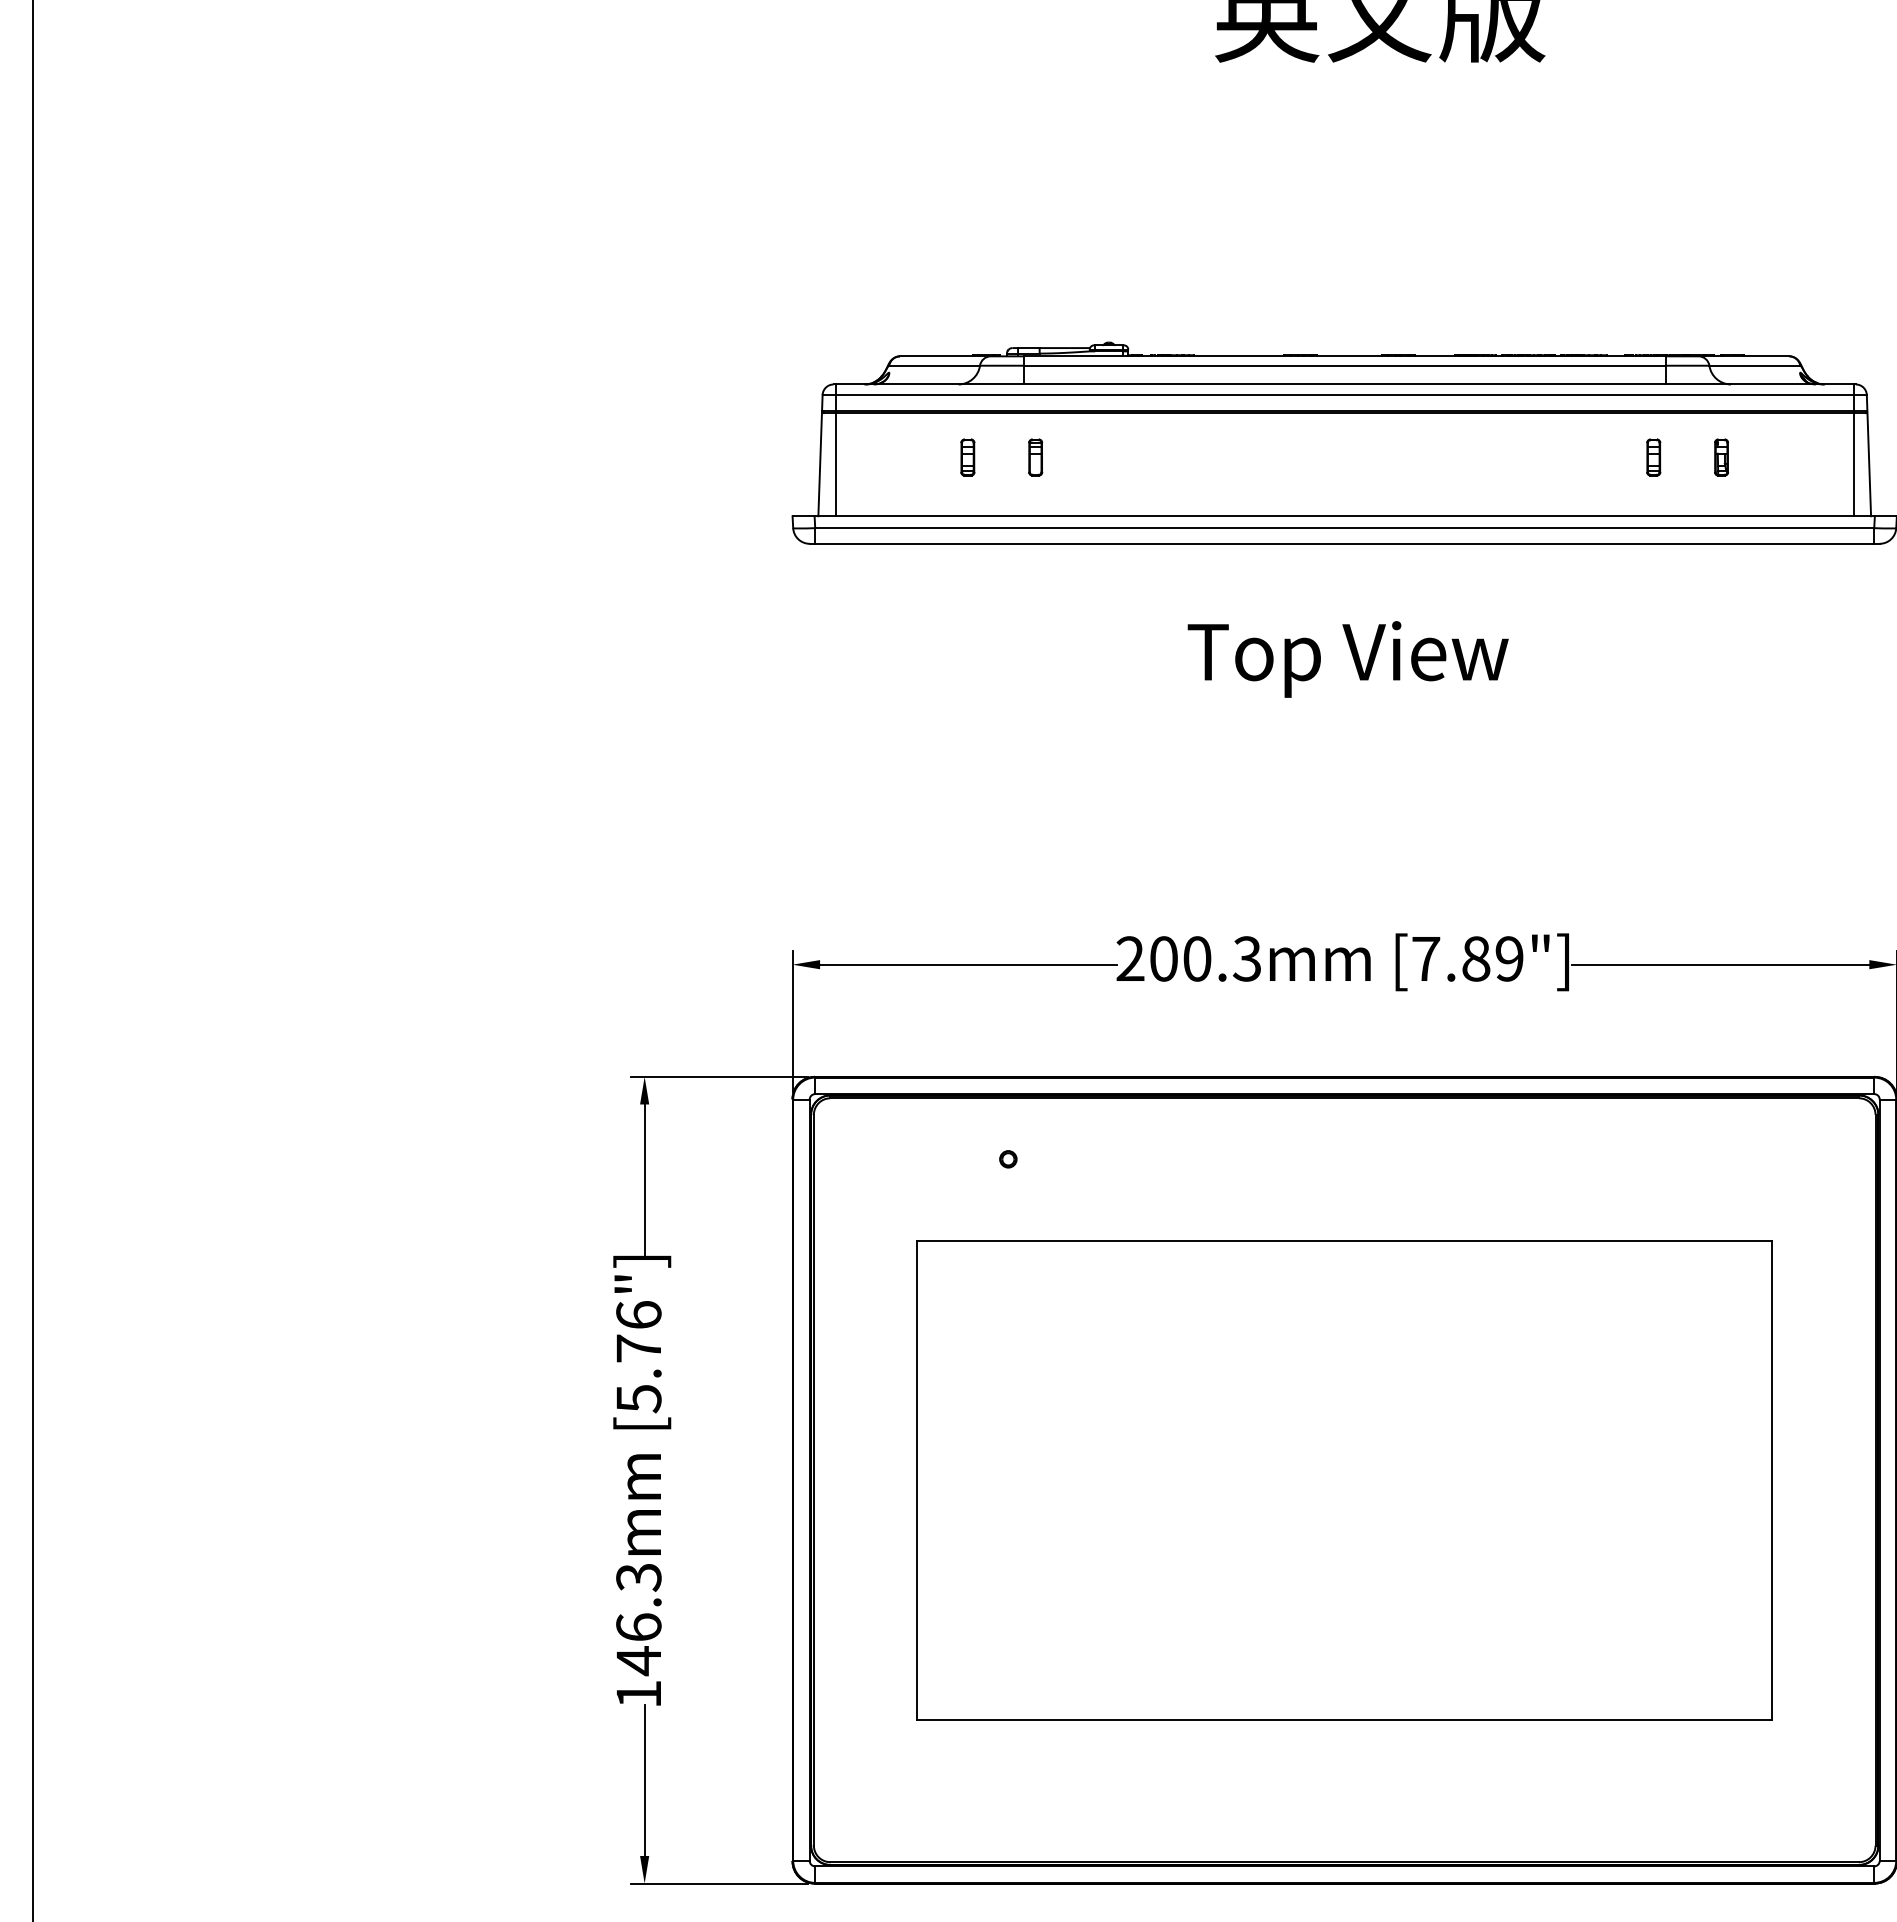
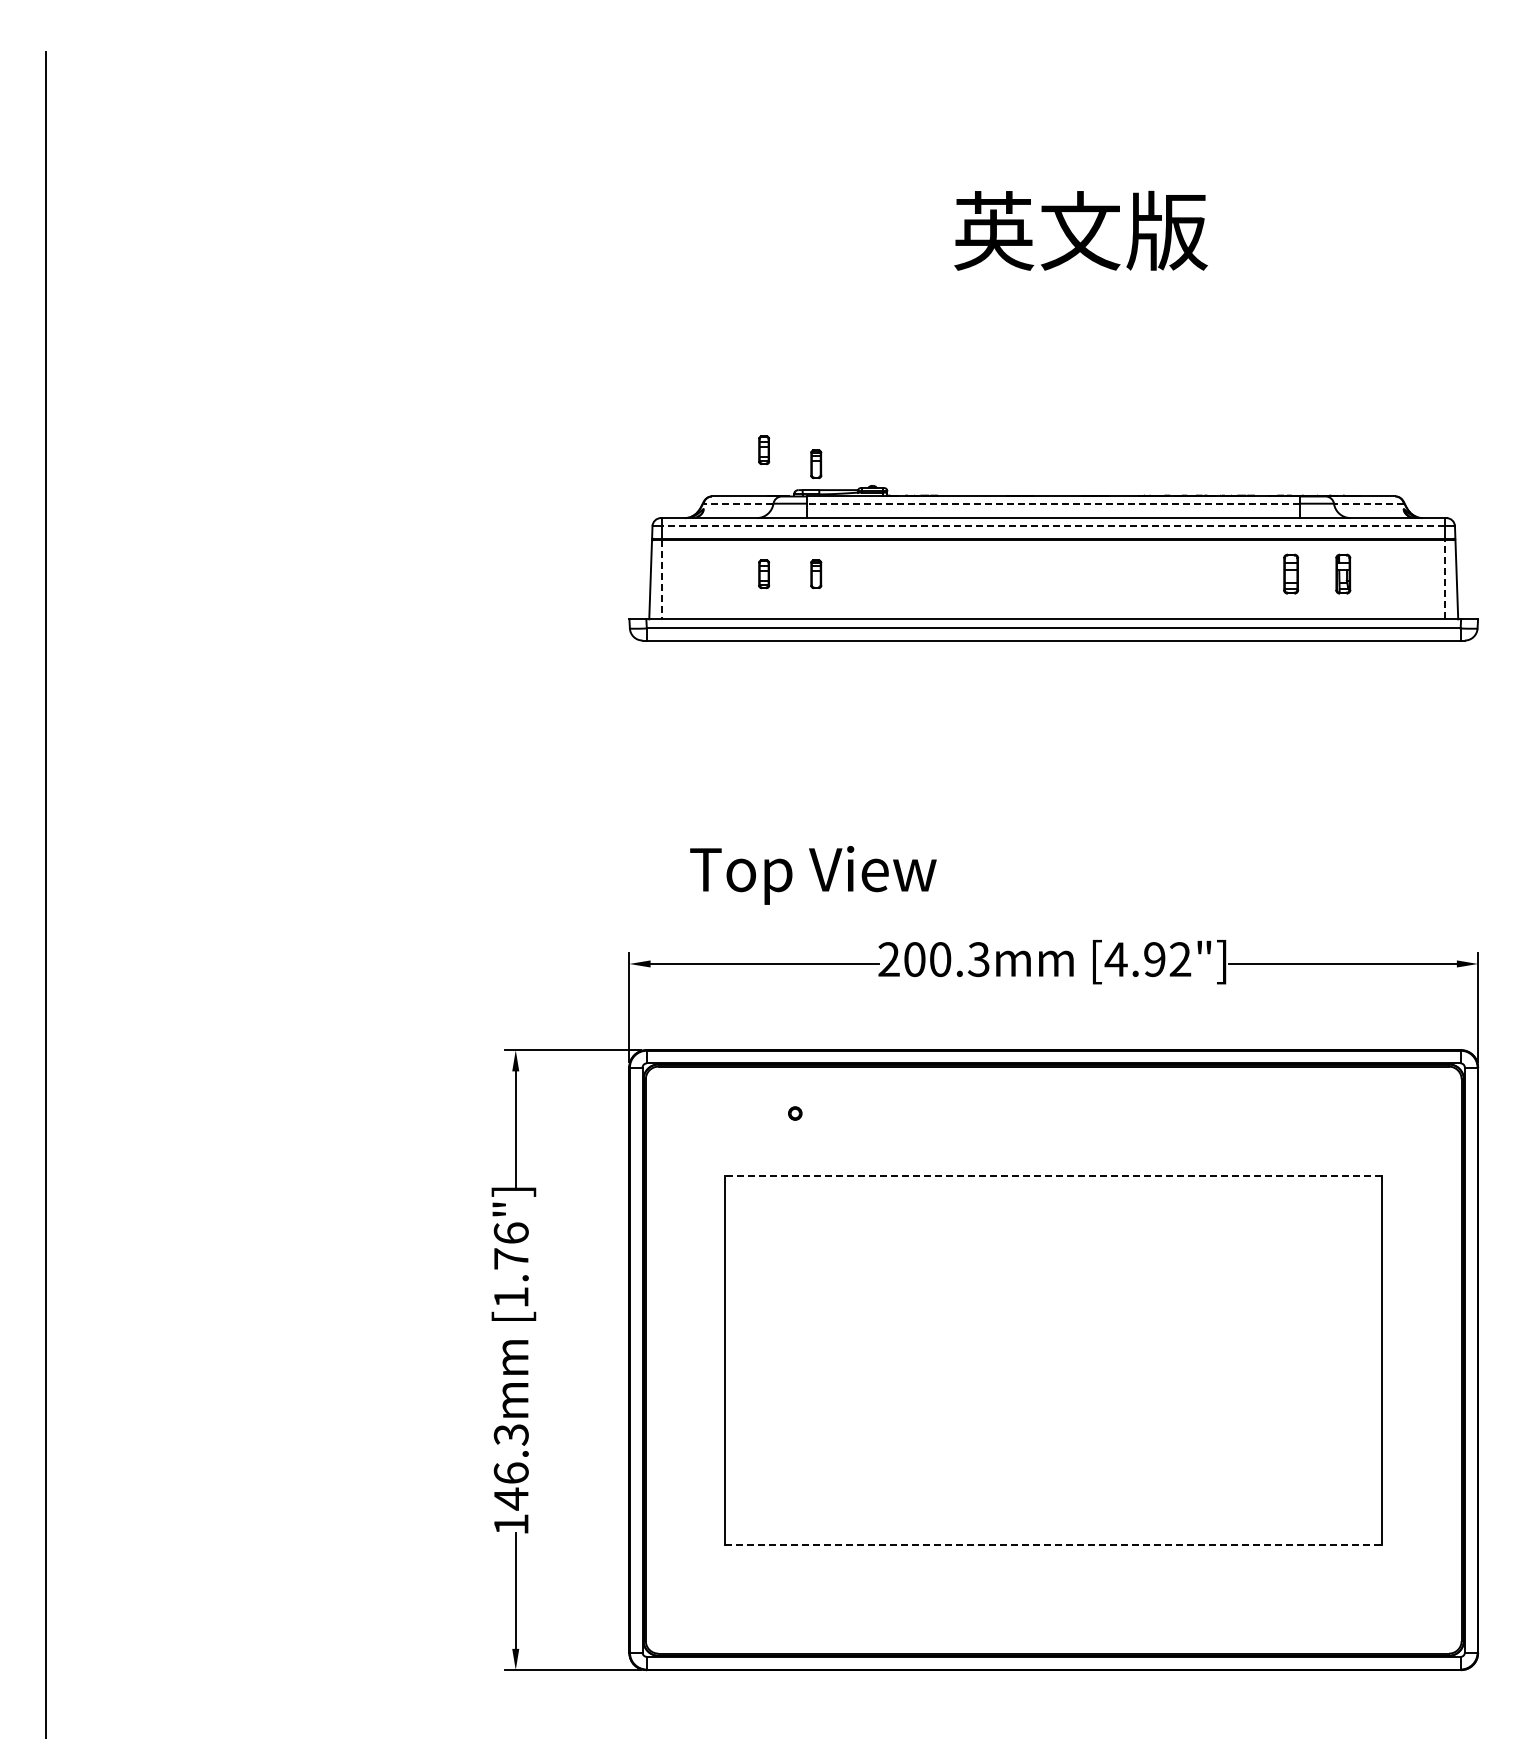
part: (968, 296) -> (764, 450), added
part: (1035, 314) -> (816, 464), added
line: (934, 365) -> (738, 503), solid -> dashed
line: (1344, 365) -> (1053, 503), solid -> dashed
line: (1754, 365) -> (1368, 503), solid -> dashed
line: (1344, 395) -> (1053, 526), solid -> dashed
part: (1654, 457) -> (1291, 574), size x1.4
part: (1721, 457) -> (1343, 574), size x1.4
line: (835, 464) -> (662, 579), solid -> dashed
line: (1854, 464) -> (1445, 579), solid -> dashed
text: (1348, 659) -> (813, 875), moved
text: (1466, 958) -> (1147, 959), [7.89"] -> [4.92"]
line: (1344, 1241) -> (1053, 1176), solid -> dashed
text: (639, 1398) -> (511, 1297), [5.76"] -> [1.76"]
line: (1344, 1720) -> (1053, 1544), solid -> dashed

